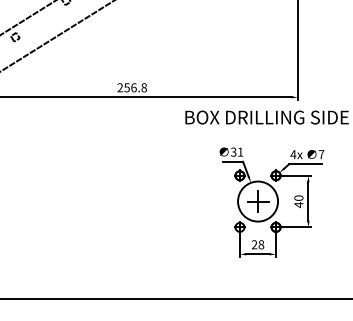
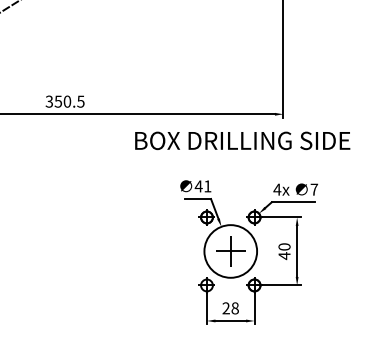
text: (131, 87) -> (64, 101), 256.8 -> 350.5
text: (233, 151) -> (198, 185), 31 -> 41

